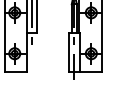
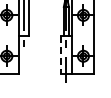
line: (69, 52) -> (61, 55), solid -> dashed

